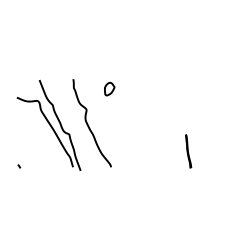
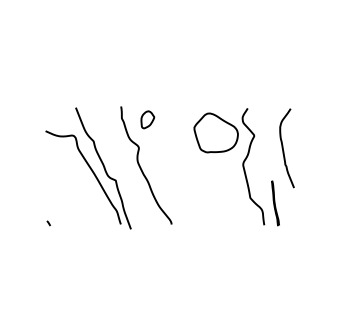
part: (109, 88) -> (147, 119), moved
curve: (194, 110) -> (283, 148), added
part: (163, 123) -> (242, 166), added

